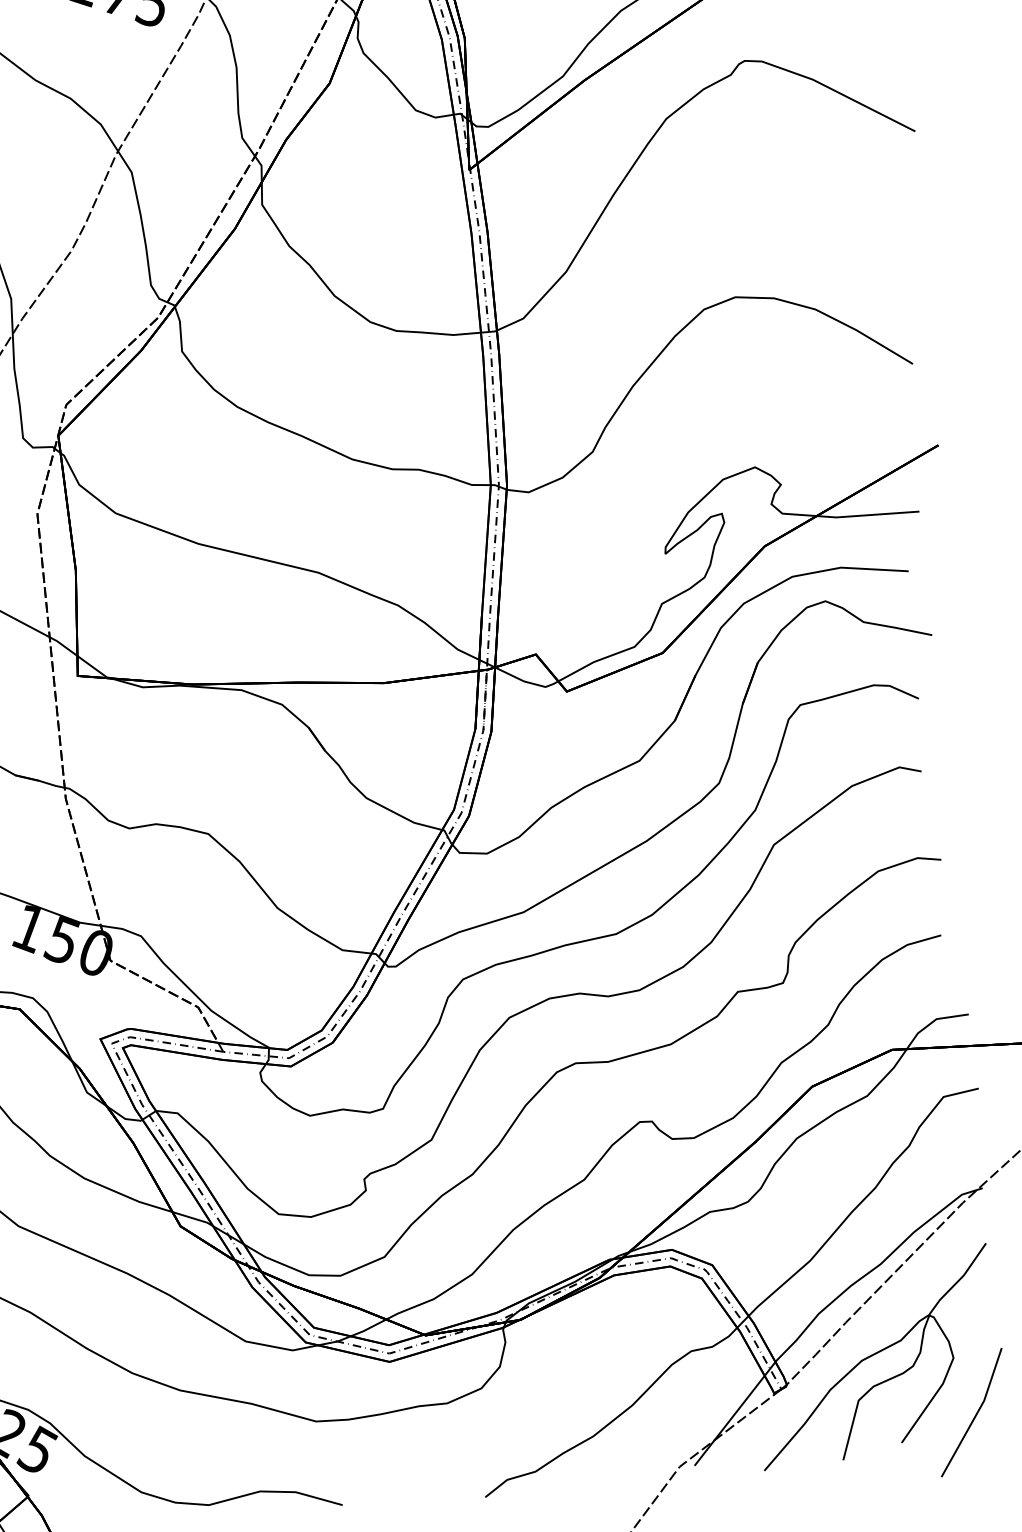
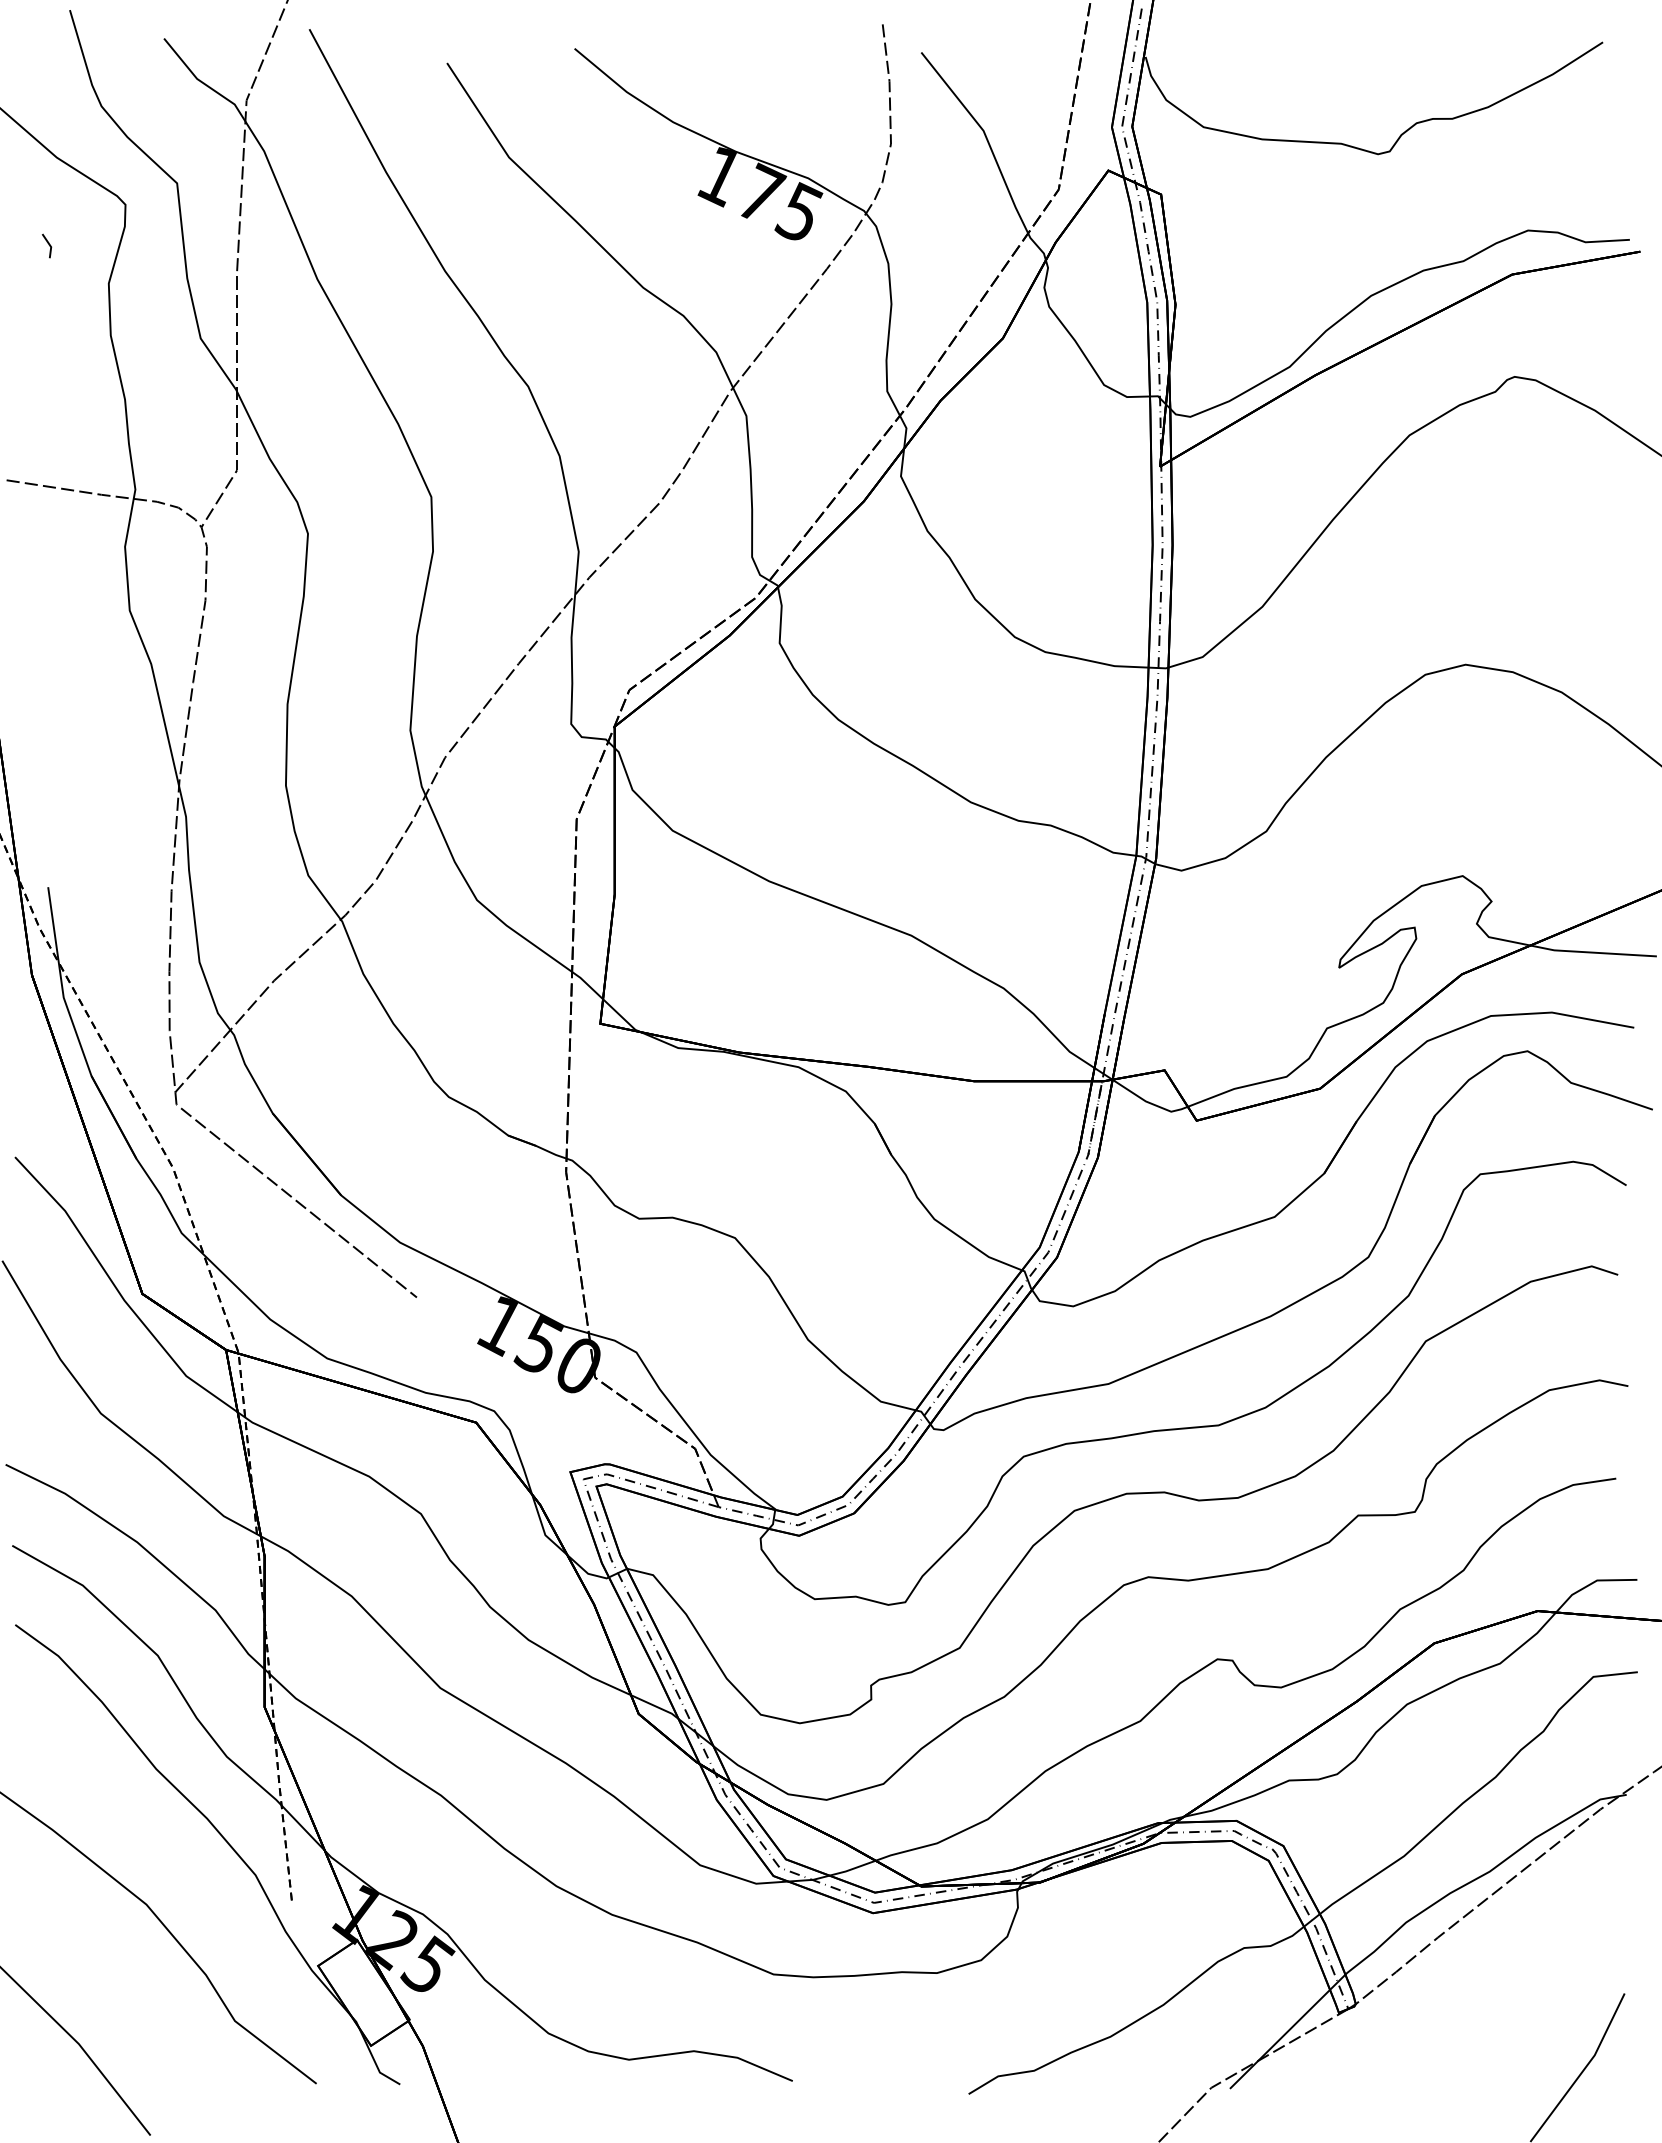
part: (875, 1357) -> (1468, 1984), removed

